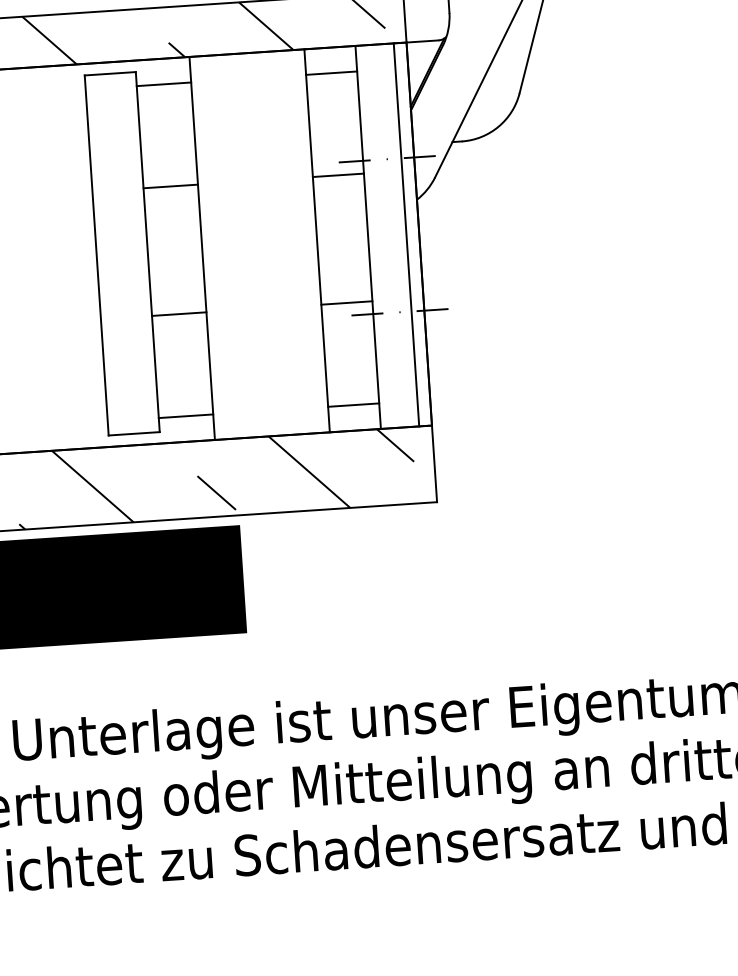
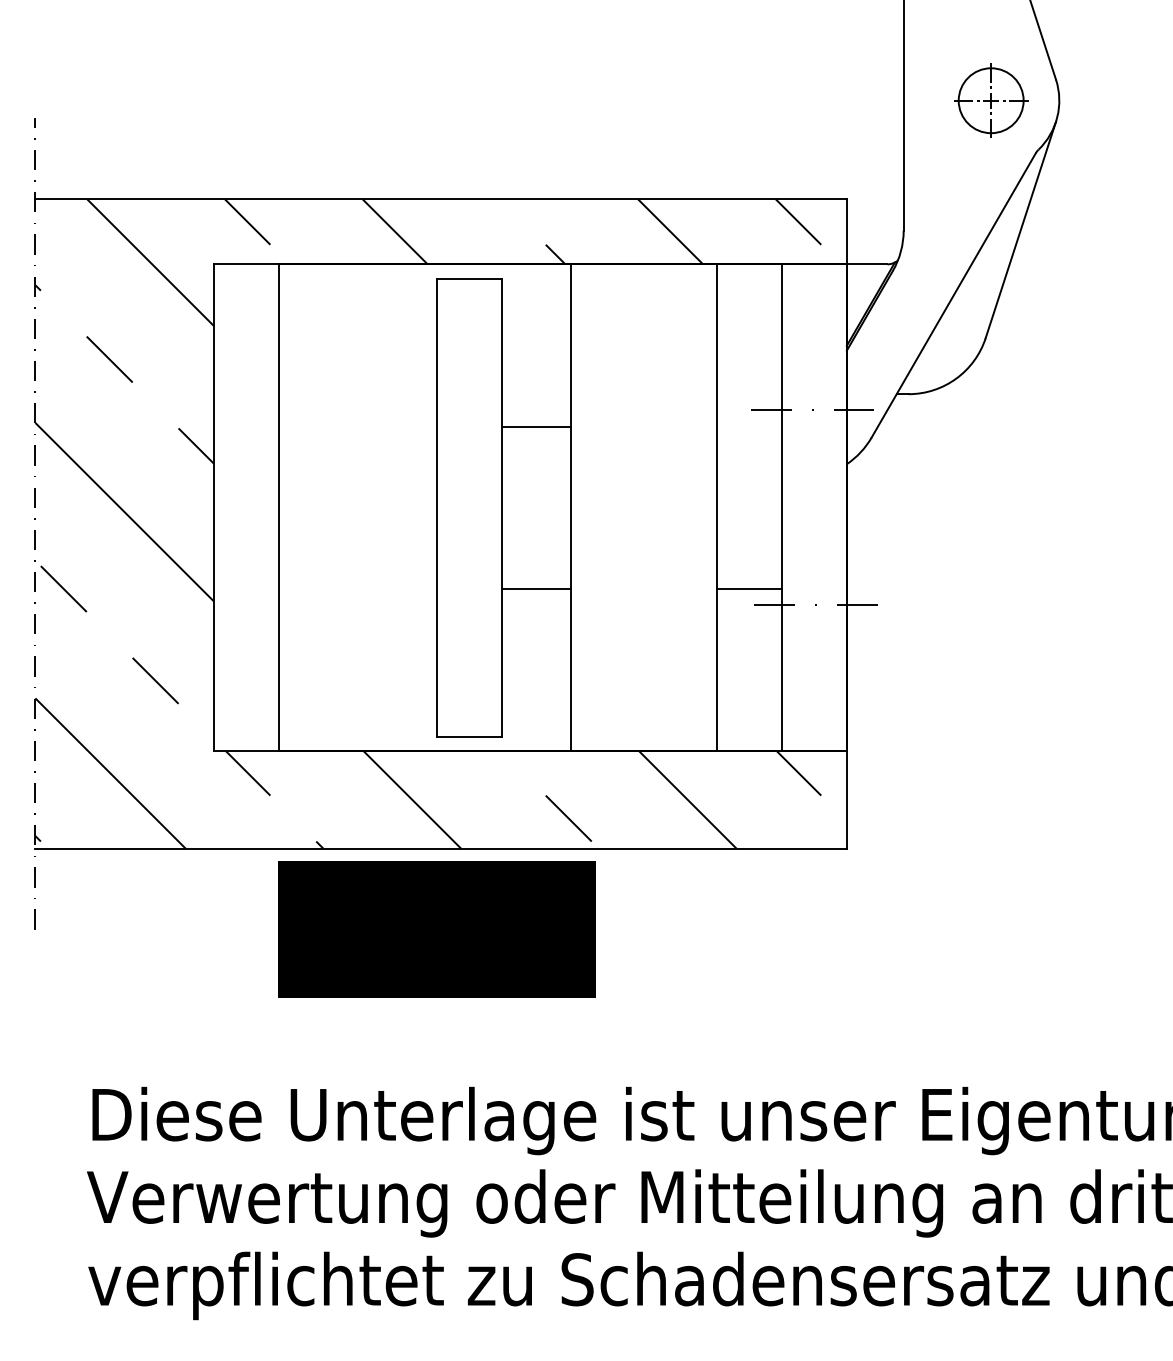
line: (331, 72) -> (749, 296), removed
line: (163, 84) -> (535, 296), removed
line: (338, 175) -> (749, 426), removed
line: (406, 234) -> (830, 507), removed
line: (353, 404) -> (749, 718), removed
line: (185, 416) -> (535, 718), removed

